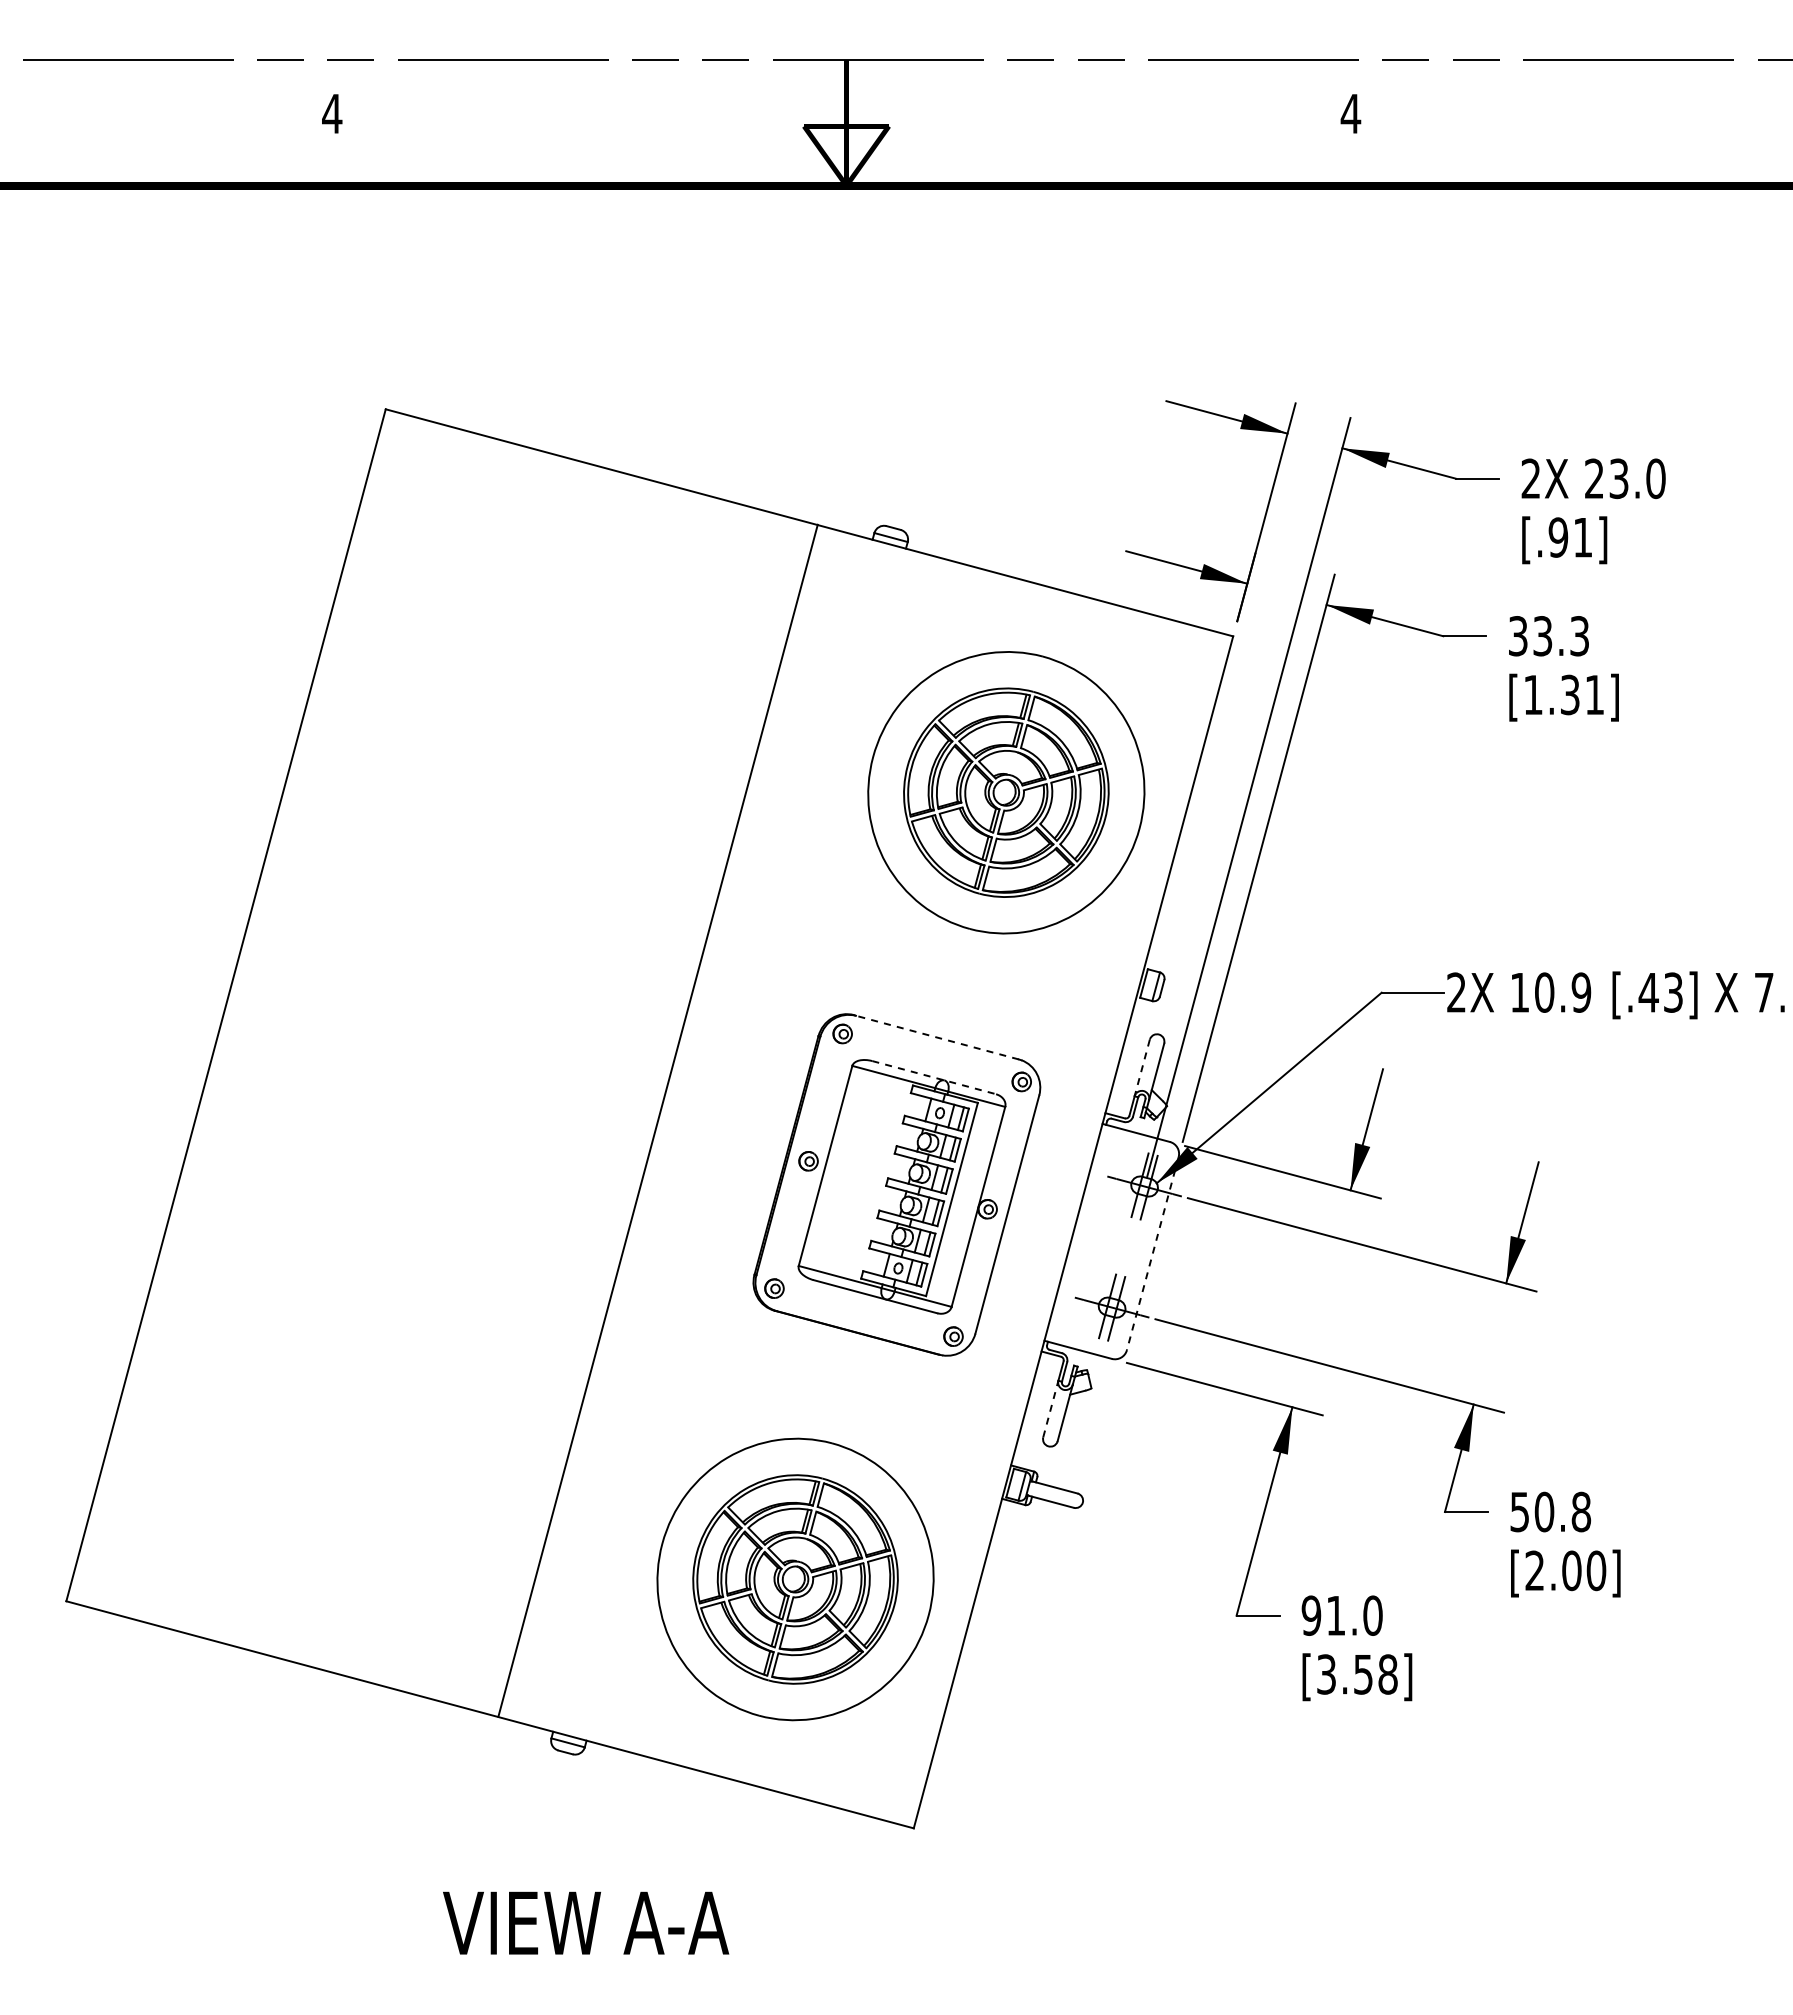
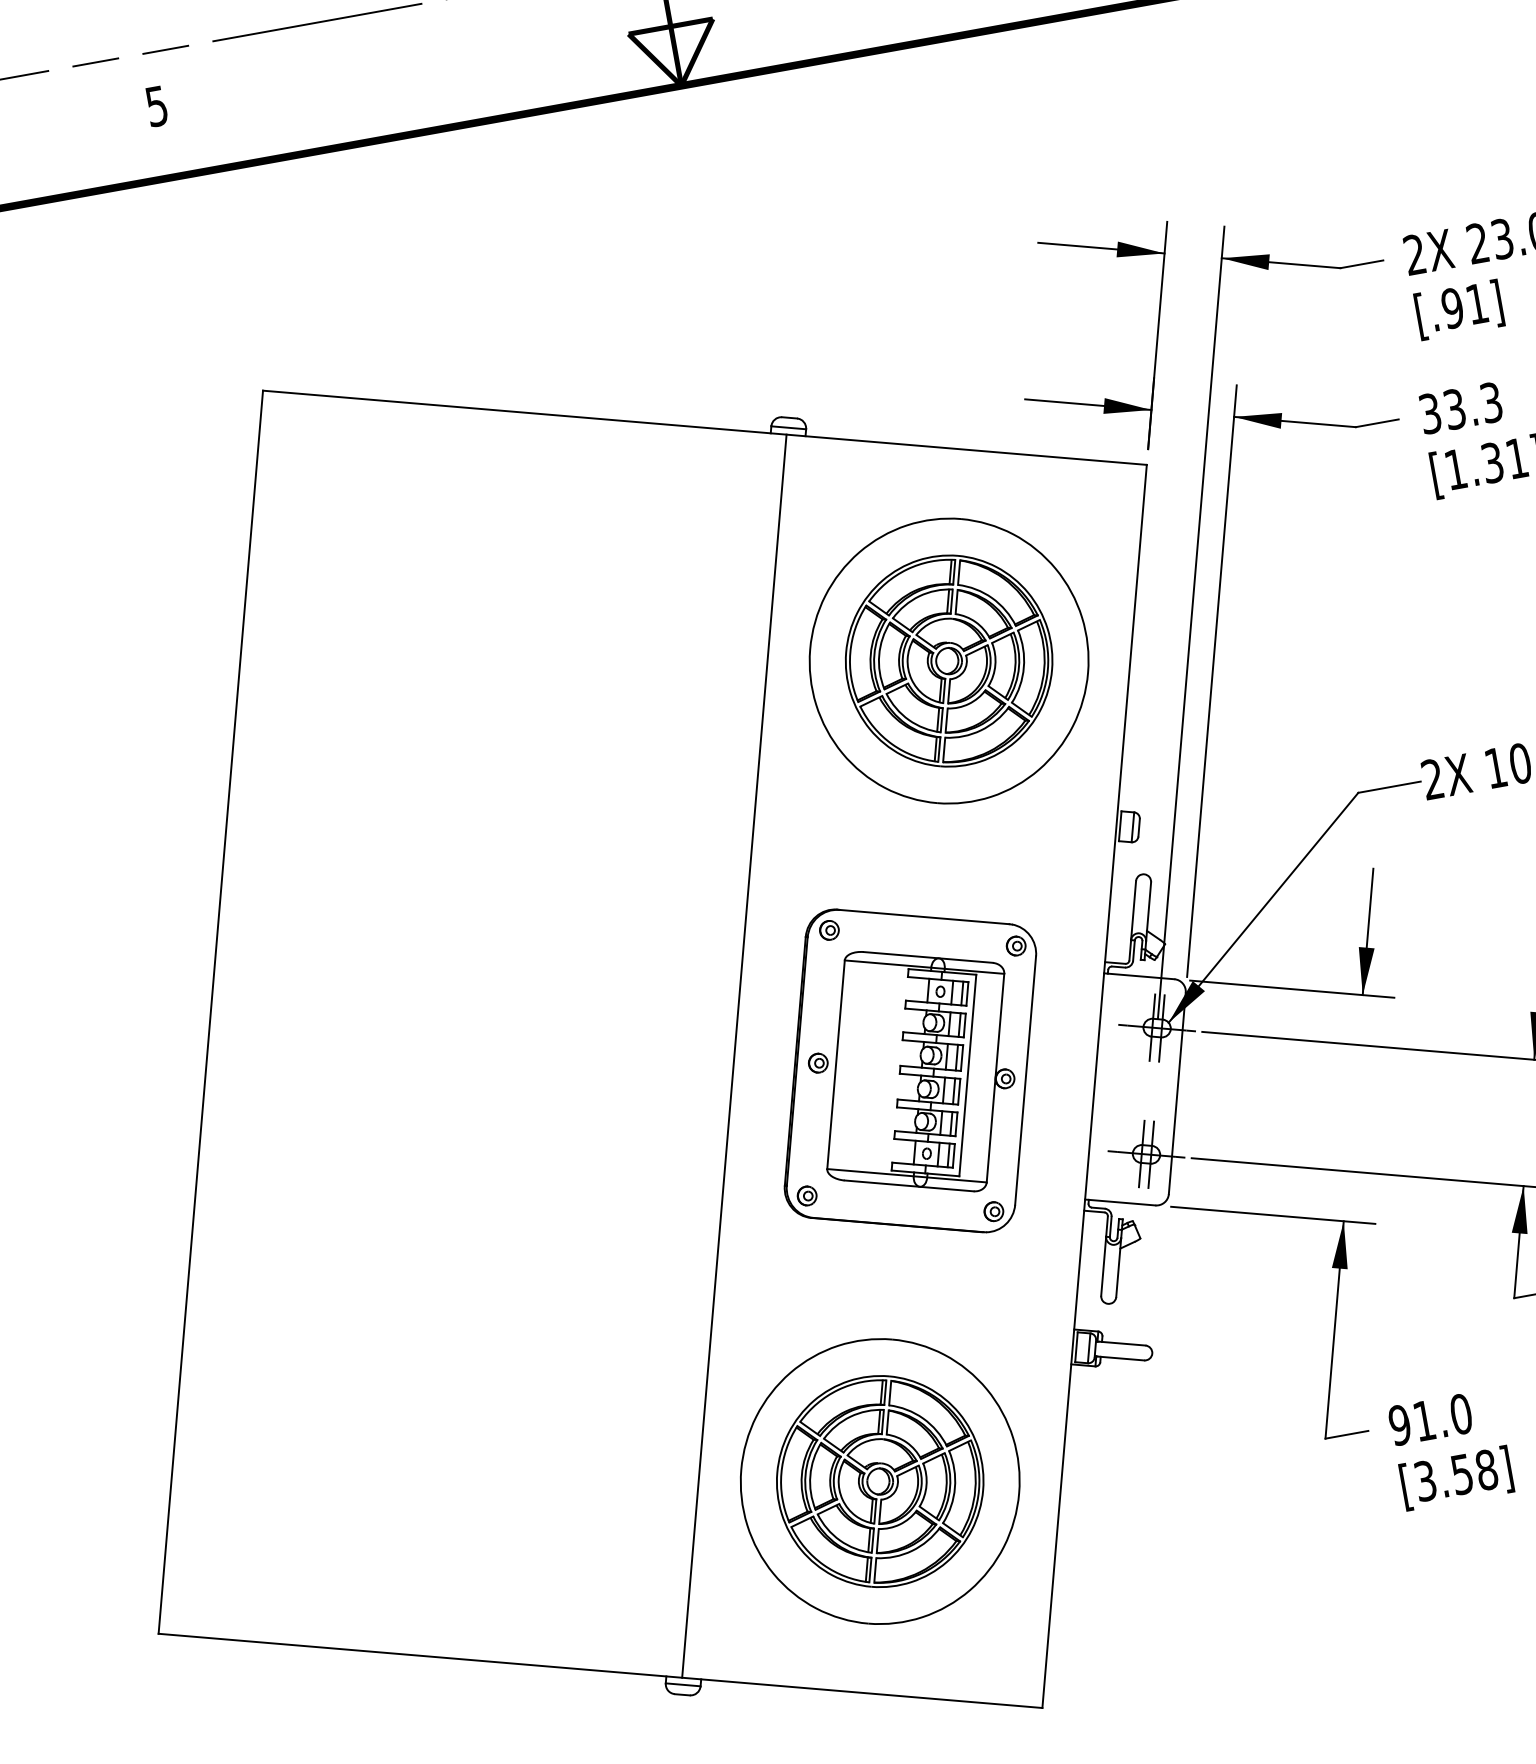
text: (332, 114) -> (157, 106), 4 -> 5
line: (936, 1037) -> (923, 917), dashed -> solid
line: (1142, 1068) -> (1133, 911), dashed -> solid
line: (934, 1077) -> (928, 957), dashed -> solid
line: (657, 1120) -> (733, 1055), moved
line: (1152, 1253) -> (1176, 1093), dashed -> solid
line: (1050, 1408) -> (1103, 1265), dashed -> solid

